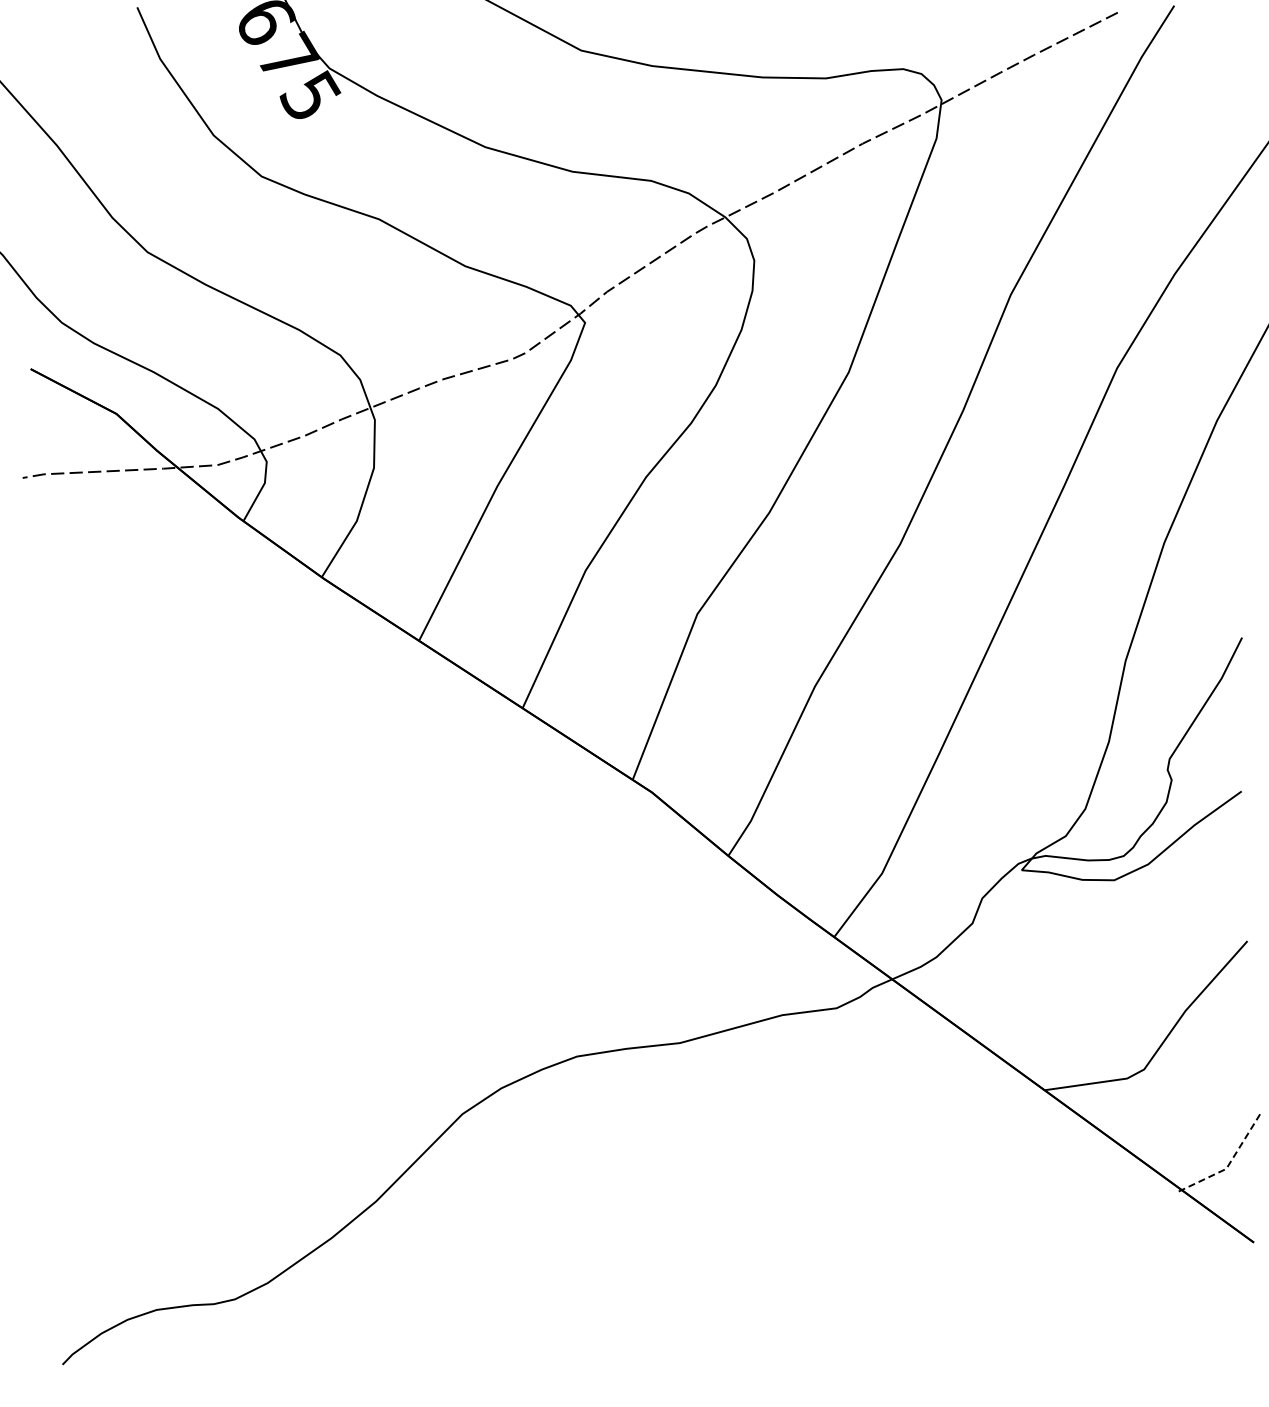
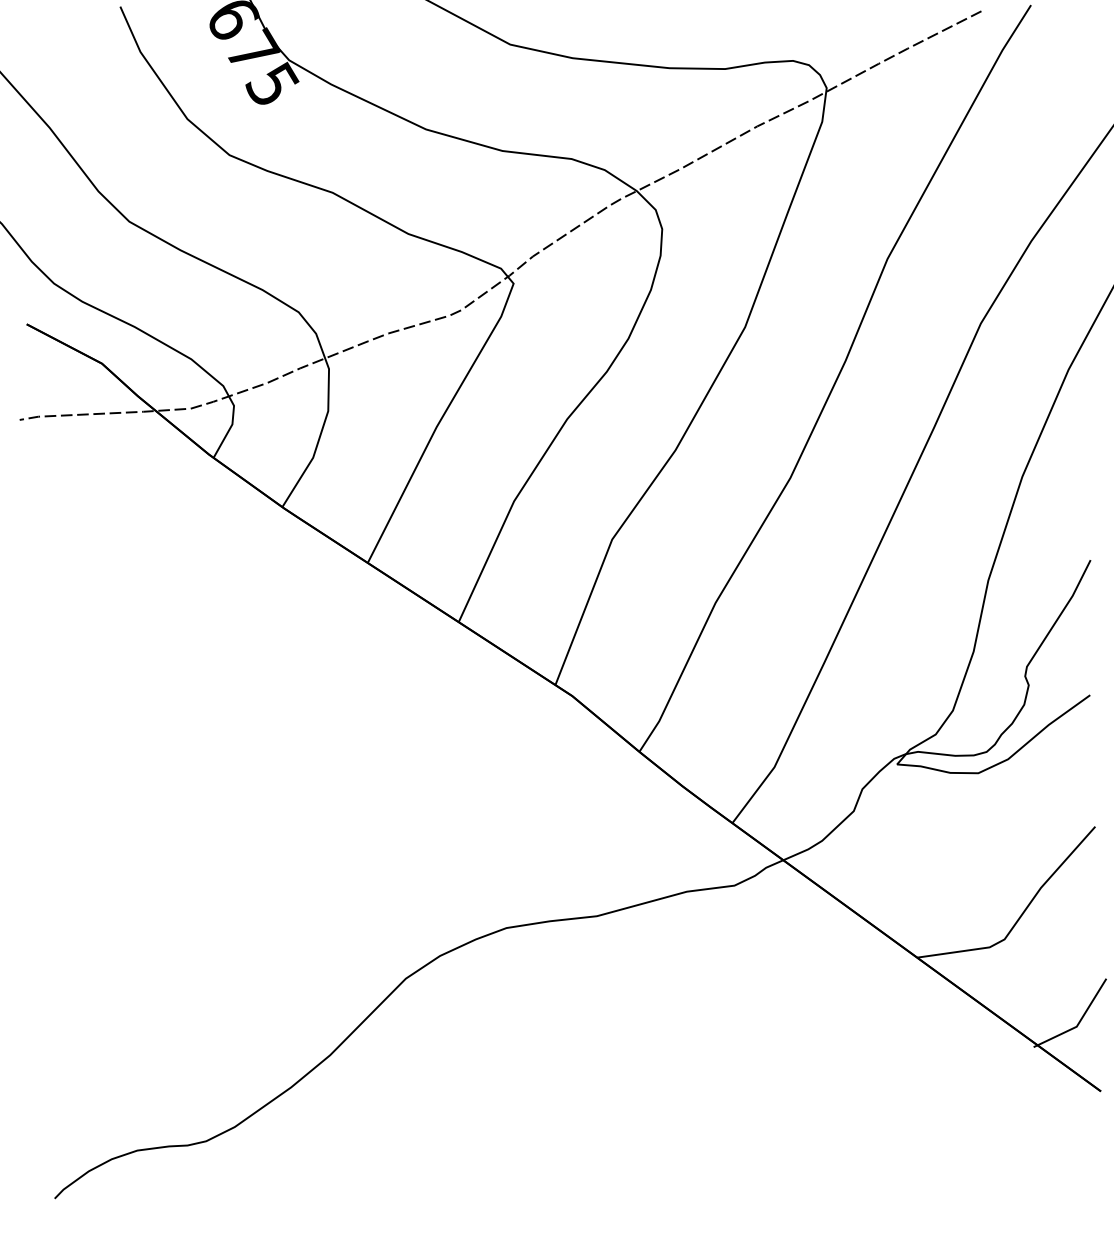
line: (1228, 1165) -> (1078, 1023), dashed -> solid

